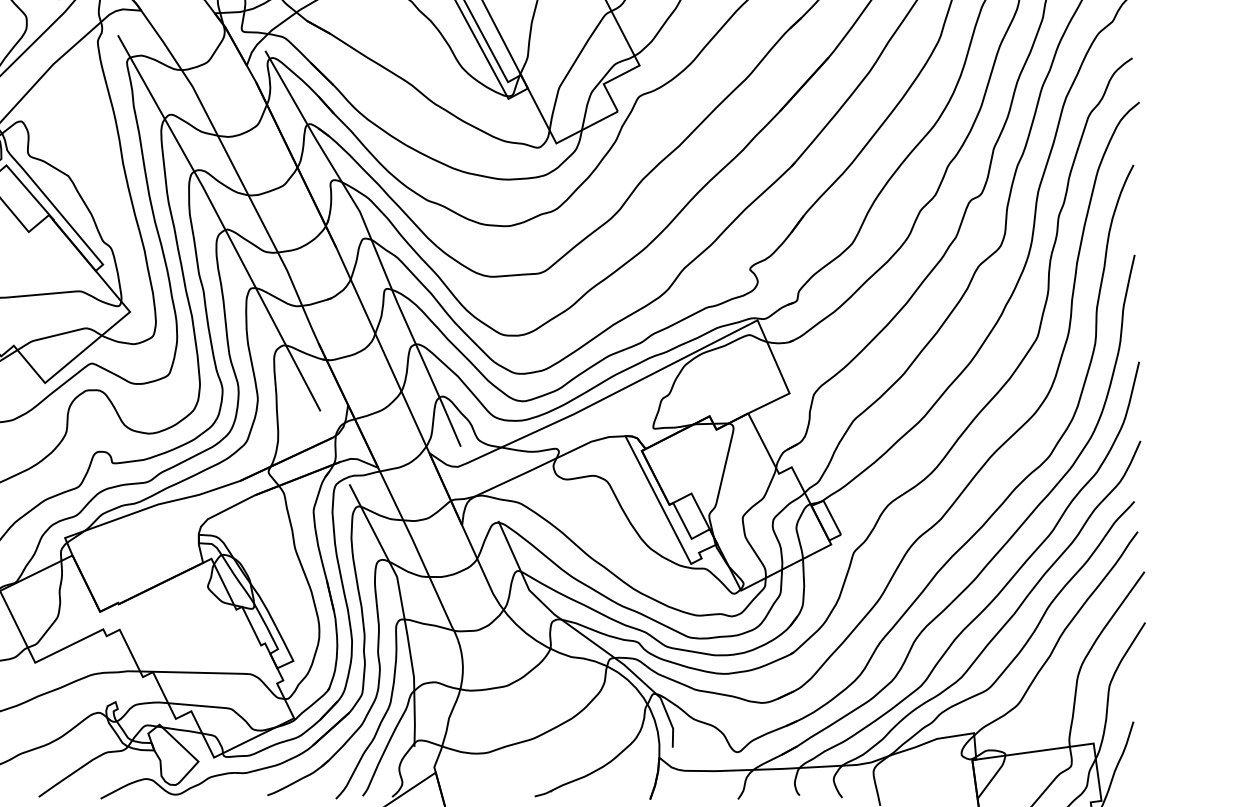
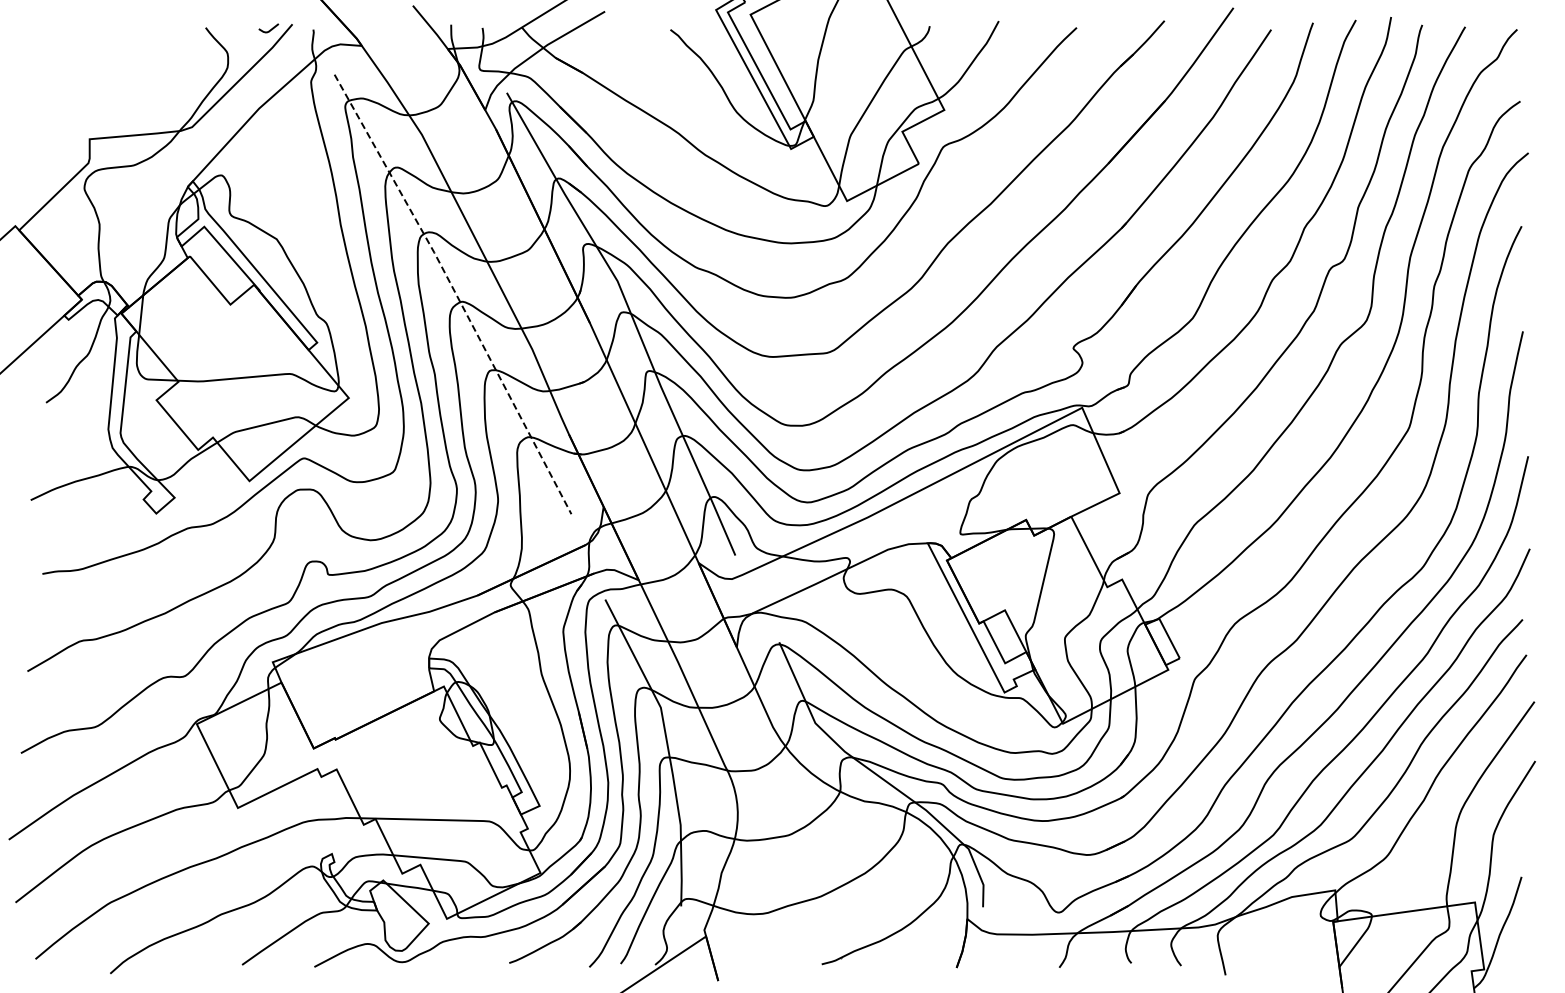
line: (221, 221) -> (455, 292), solid -> dashed

